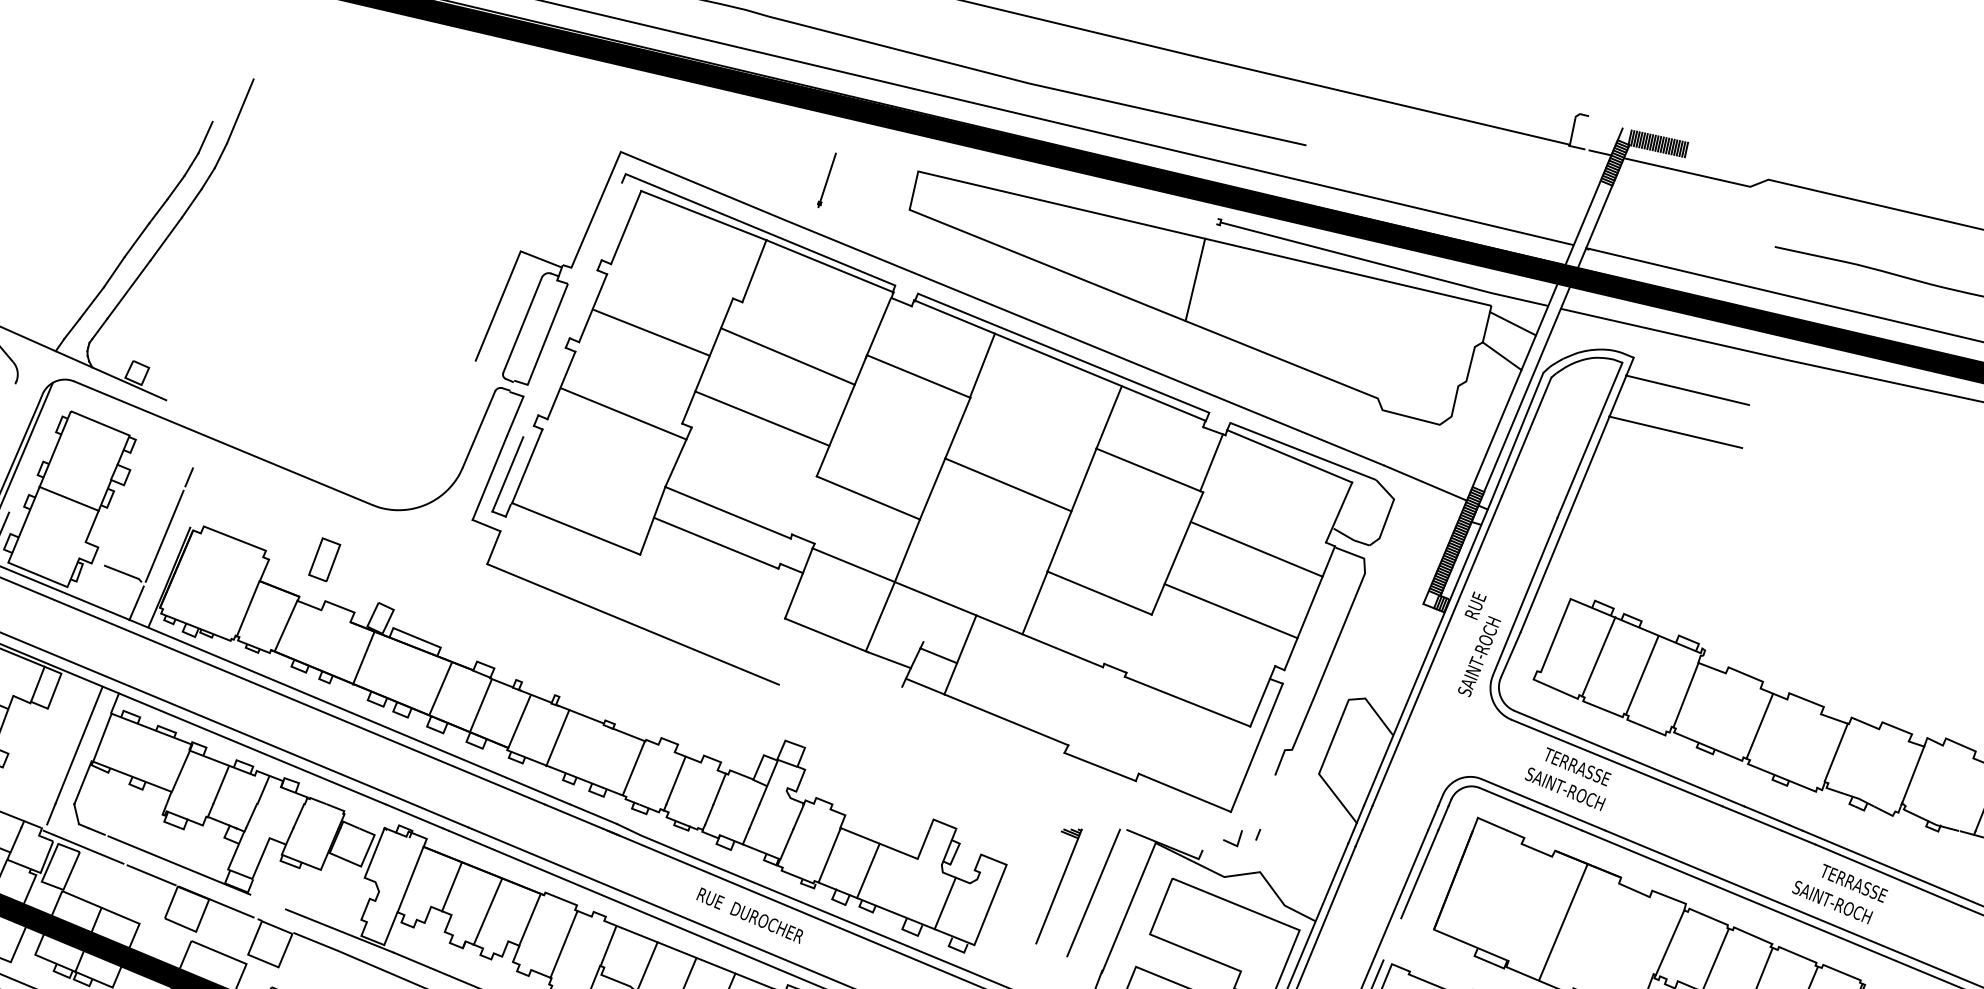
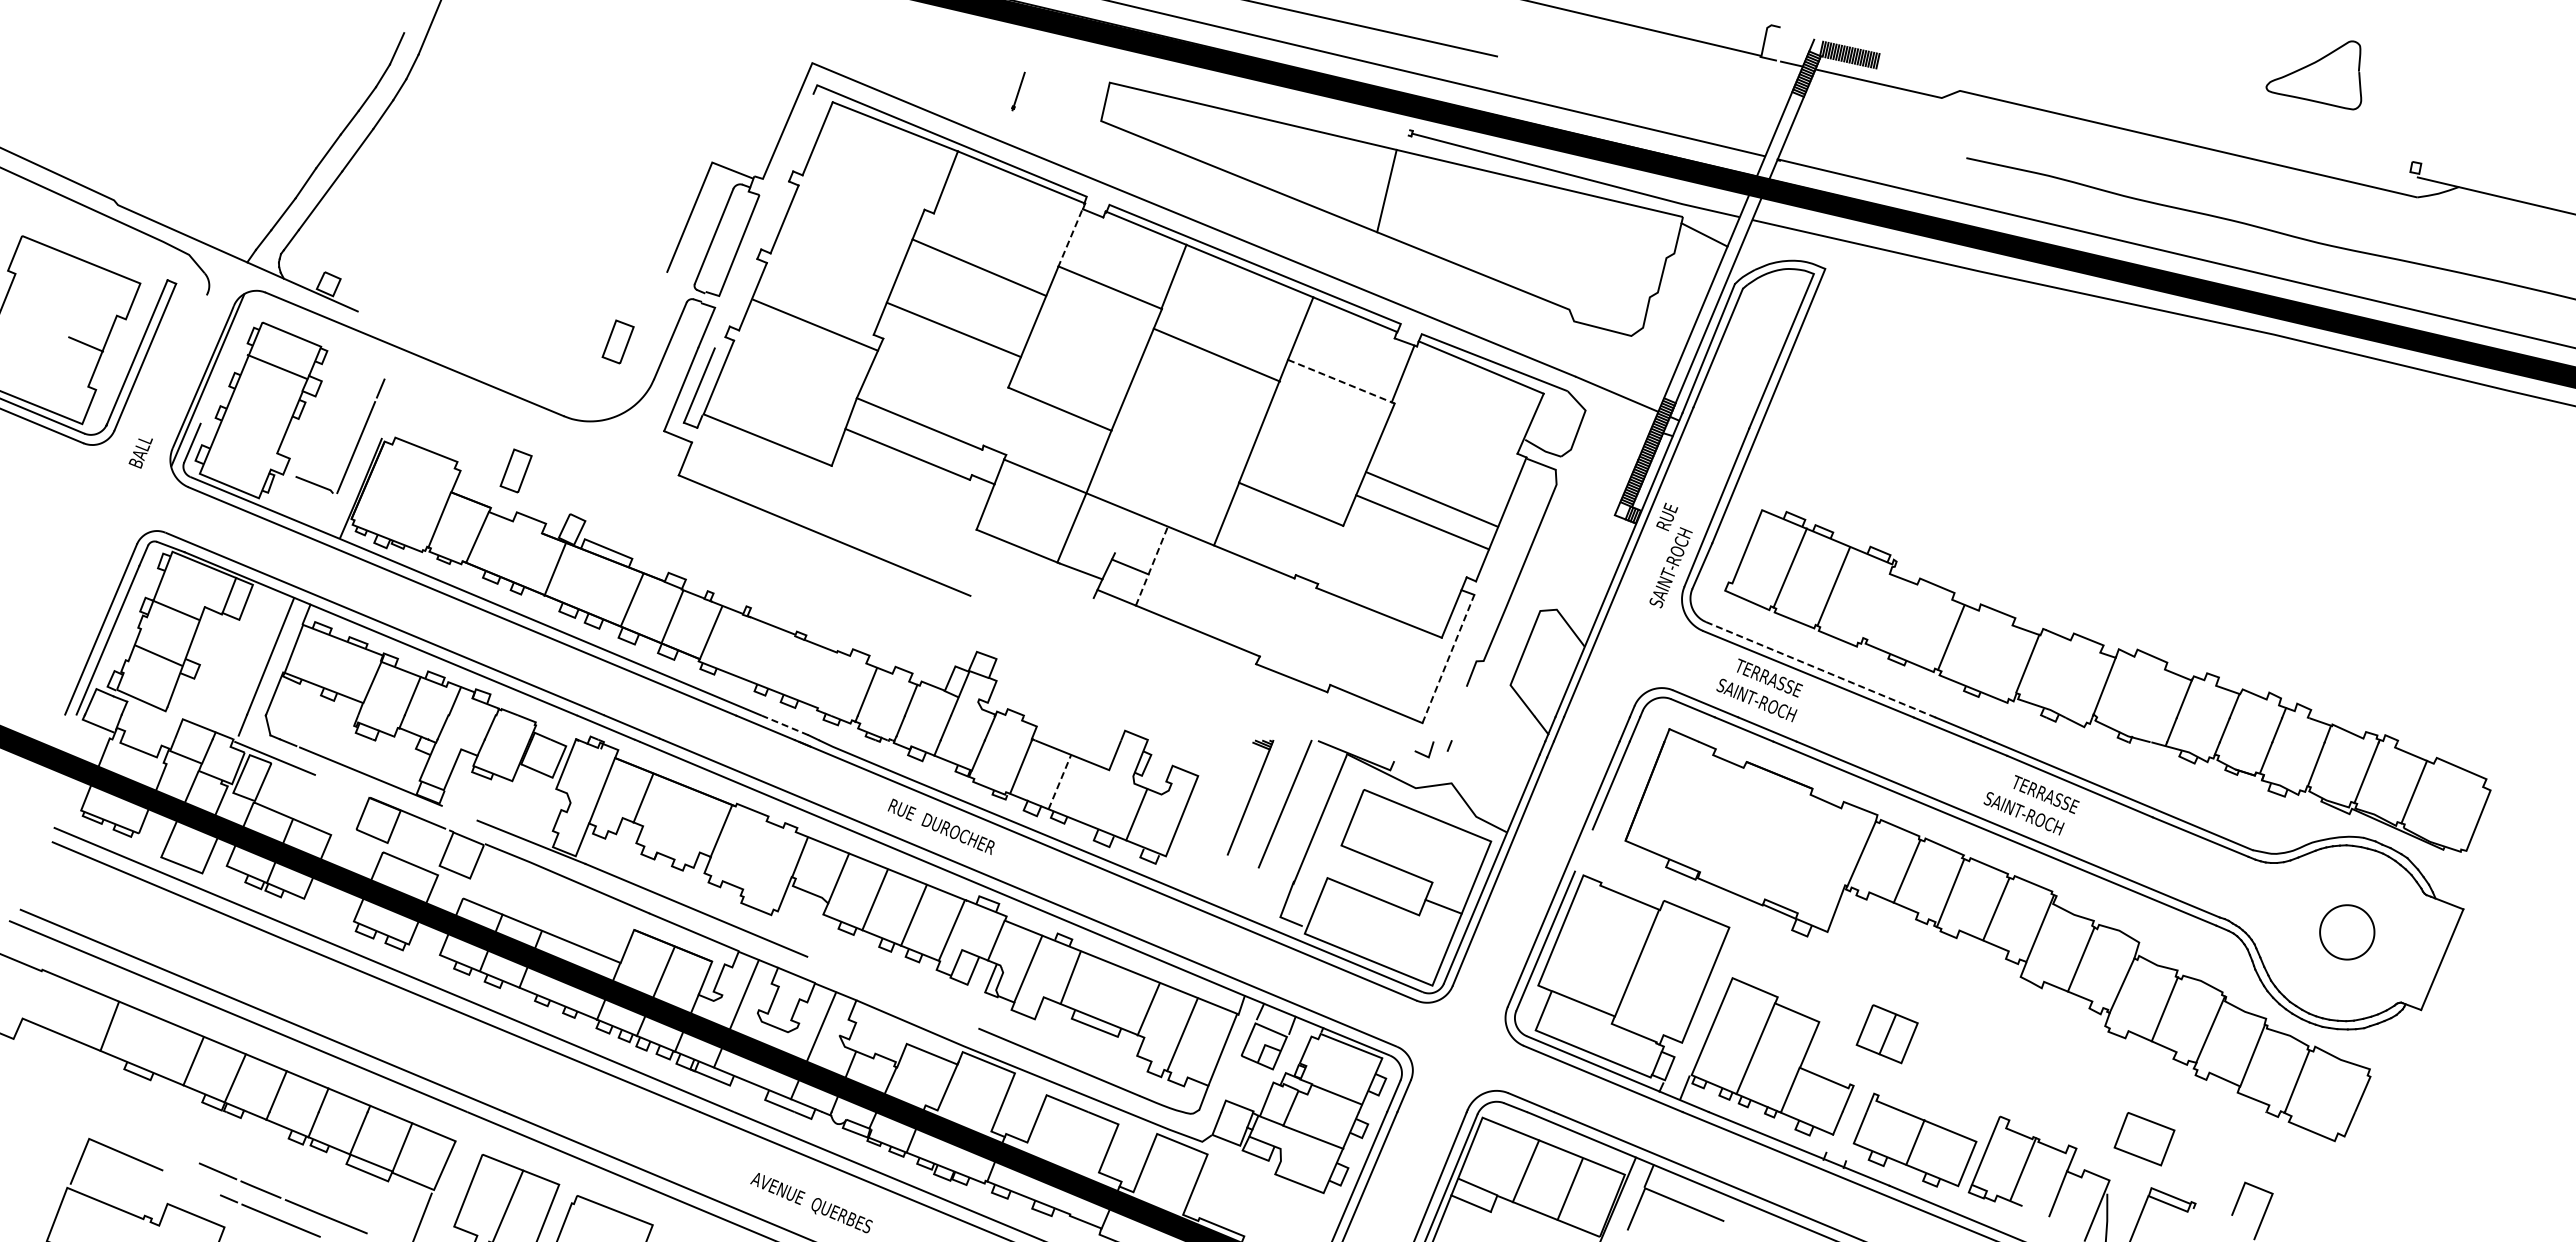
part: (826, 180) -> (1018, 91), size x0.7
line: (877, 328) -> (1069, 239), solid -> dashed
line: (651, 332) -> (843, 243), removed
line: (1501, 356) -> (1693, 267), removed
line: (1686, 390) -> (1878, 301), removed
part: (425, 430) -> (617, 341), added
line: (1674, 432) -> (1866, 343), removed
line: (1149, 470) -> (1341, 381), solid -> dashed
line: (1007, 484) -> (1216, 354), moved
line: (68, 499) -> (277, 367), moved
line: (1256, 549) -> (1432, 499), moved
line: (135, 603) -> (327, 514), removed
line: (959, 655) -> (1151, 566), solid -> dashed
line: (1685, 695) -> (1877, 606), removed
line: (556, 738) -> (748, 649), removed
line: (1256, 747) -> (1448, 658), solid -> dashed
line: (1628, 758) -> (1820, 669), solid -> dashed
line: (633, 768) -> (825, 679), removed
line: (592, 814) -> (784, 725), solid -> dashed
line: (868, 870) -> (1060, 781), solid -> dashed
line: (151, 875) -> (343, 786), removed
line: (487, 912) -> (679, 823), removed
line: (1562, 922) -> (1754, 833), removed
line: (563, 944) -> (755, 855), removed

